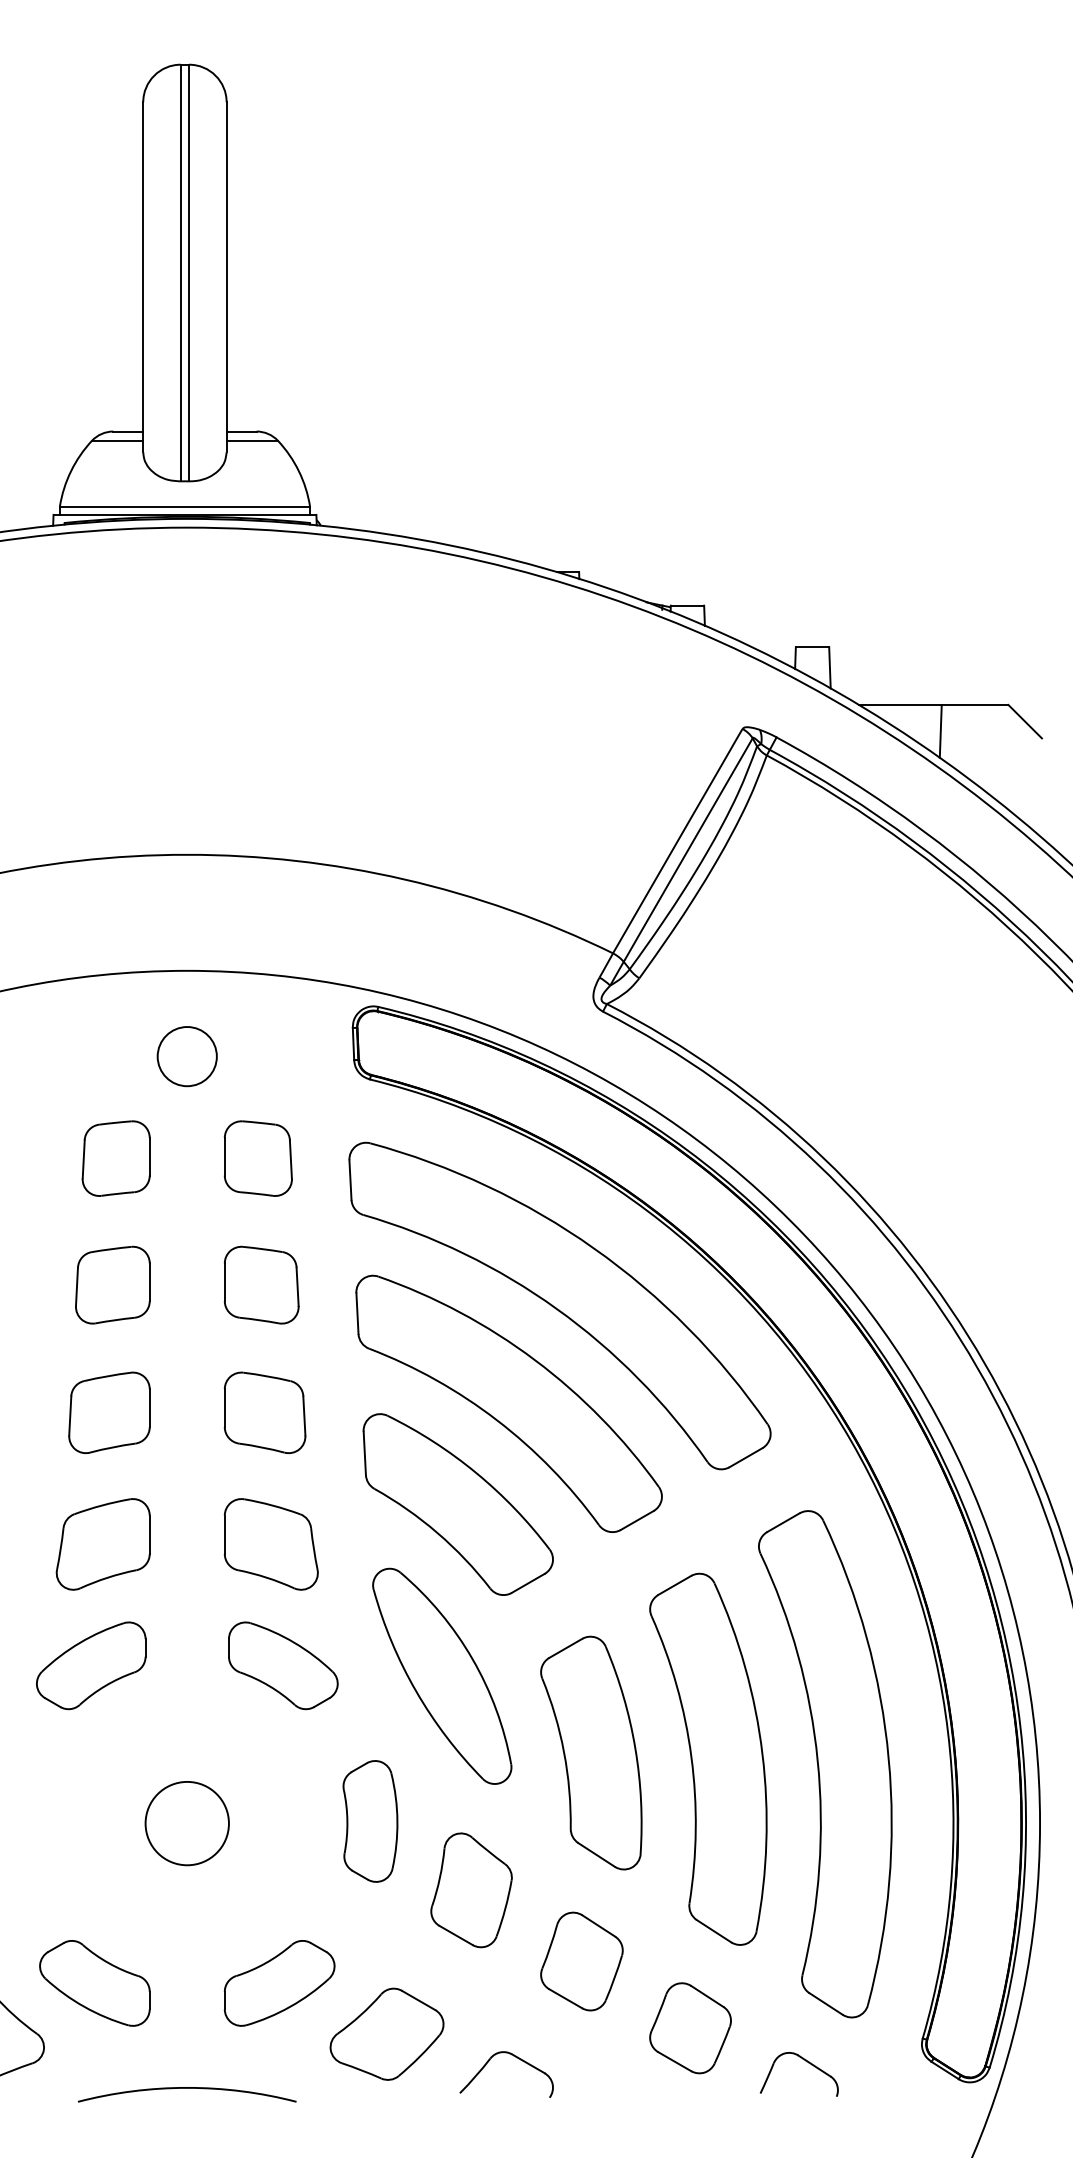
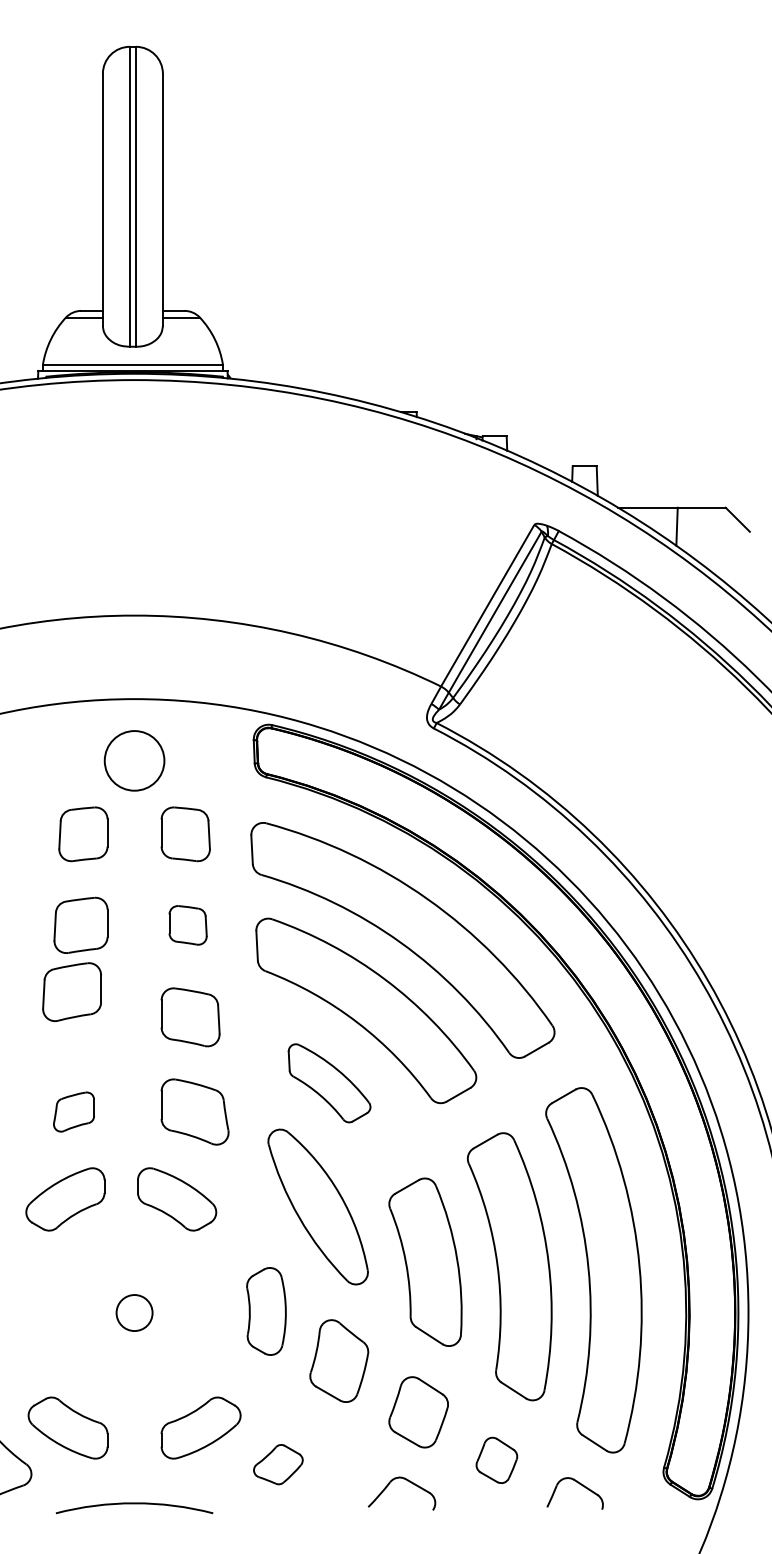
circle: (186, 1056) -> (134, 760), size x1.4
part: (261, 1284) -> (188, 924), size x0.7
part: (109, 1412) -> (72, 991), moved
part: (457, 1504) -> (329, 1083), size x0.6
part: (102, 1544) -> (73, 1112), size x0.6
part: (283, 1665) -> (177, 1199), moved
circle: (186, 1823) -> (134, 1312), size x0.6
part: (690, 2028) -> (496, 1460), size x0.7
part: (386, 2033) -> (278, 1464), size x0.6
part: (518, 2059) -> (410, 1482), moved

